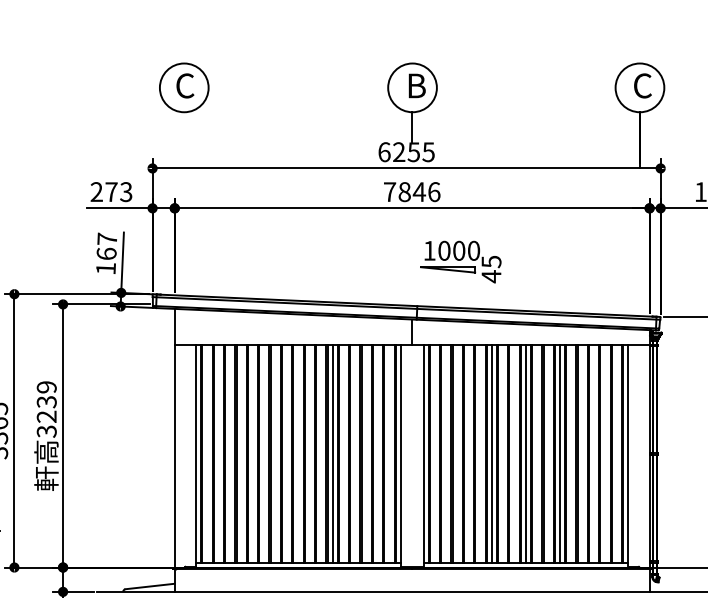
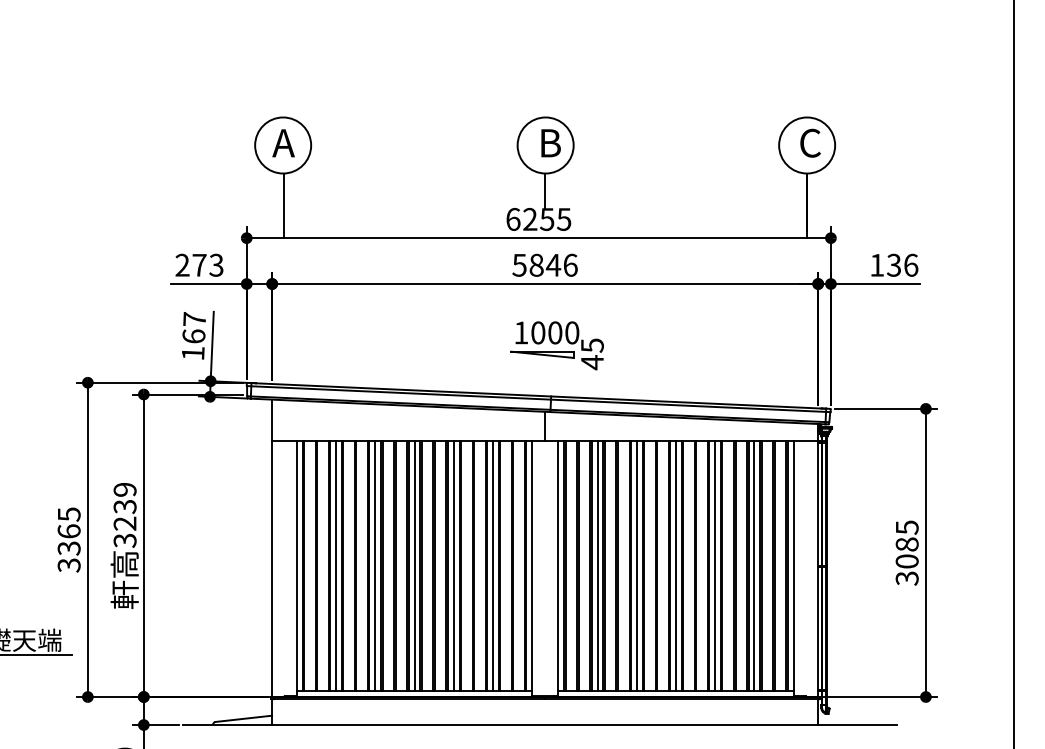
text: (184, 85) -> (283, 142), C -> A
line: (184, 140) -> (283, 205), added
text: (389, 192) -> (519, 265), 7846 -> 5846
part: (460, 261) -> (556, 345), moved
line: (230, 453) -> (336, 565), added
line: (264, 453) -> (375, 565), added
line: (298, 453) -> (414, 565), added
line: (366, 453) -> (492, 565), added
line: (457, 453) -> (597, 565), added
line: (594, 453) -> (754, 565), added

